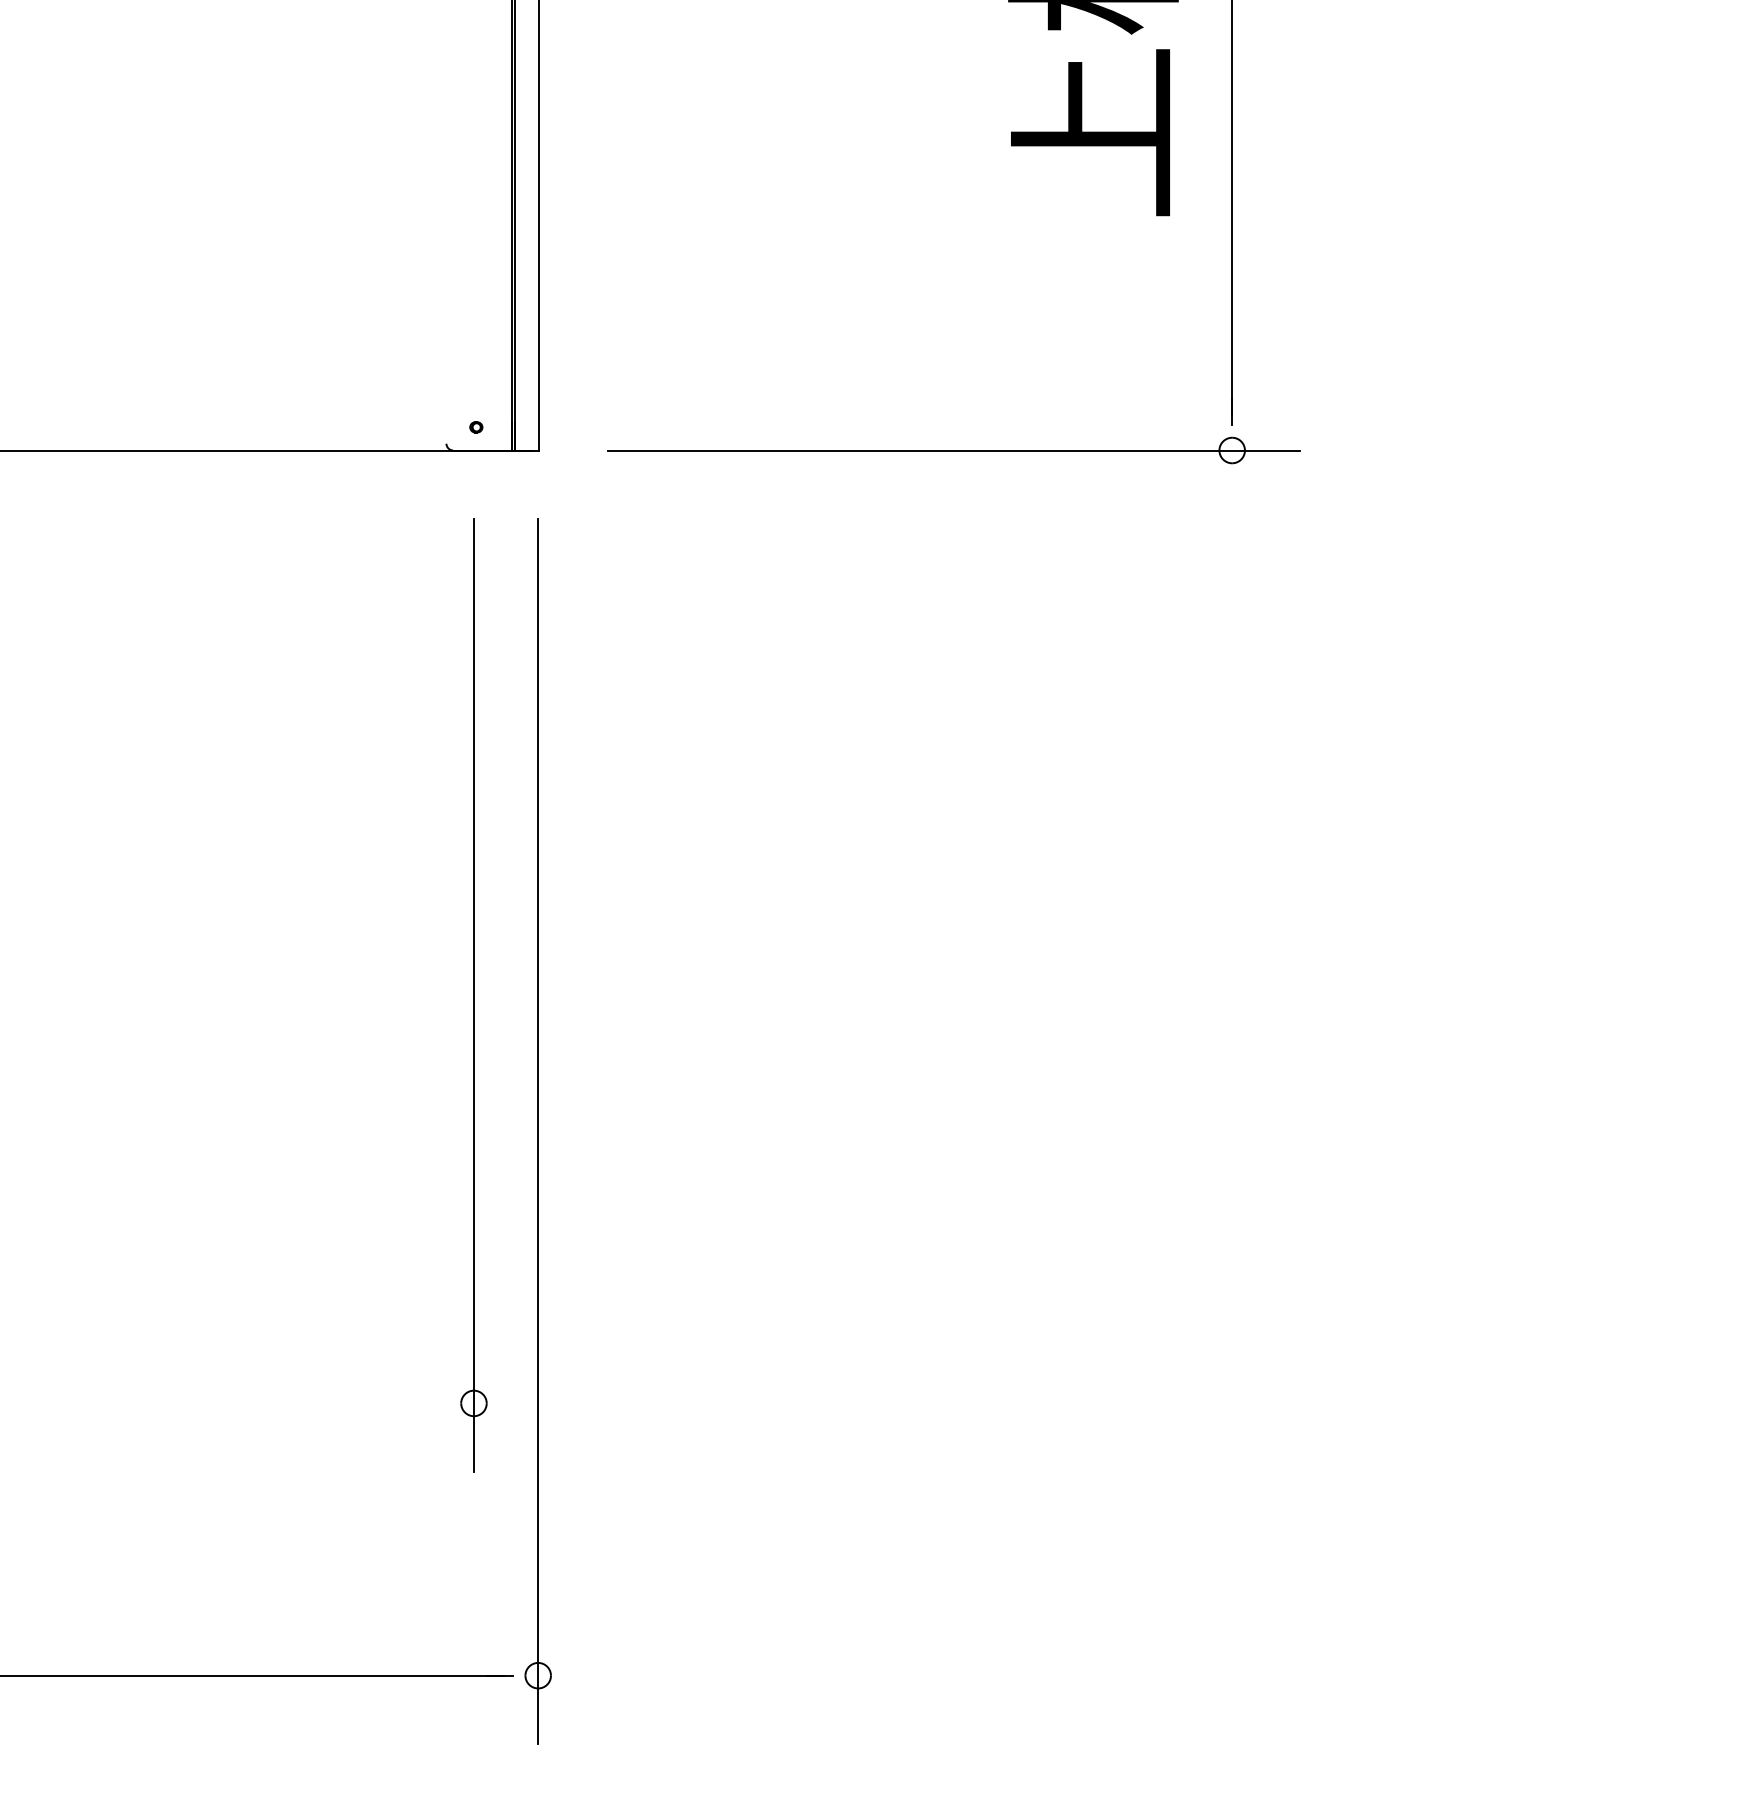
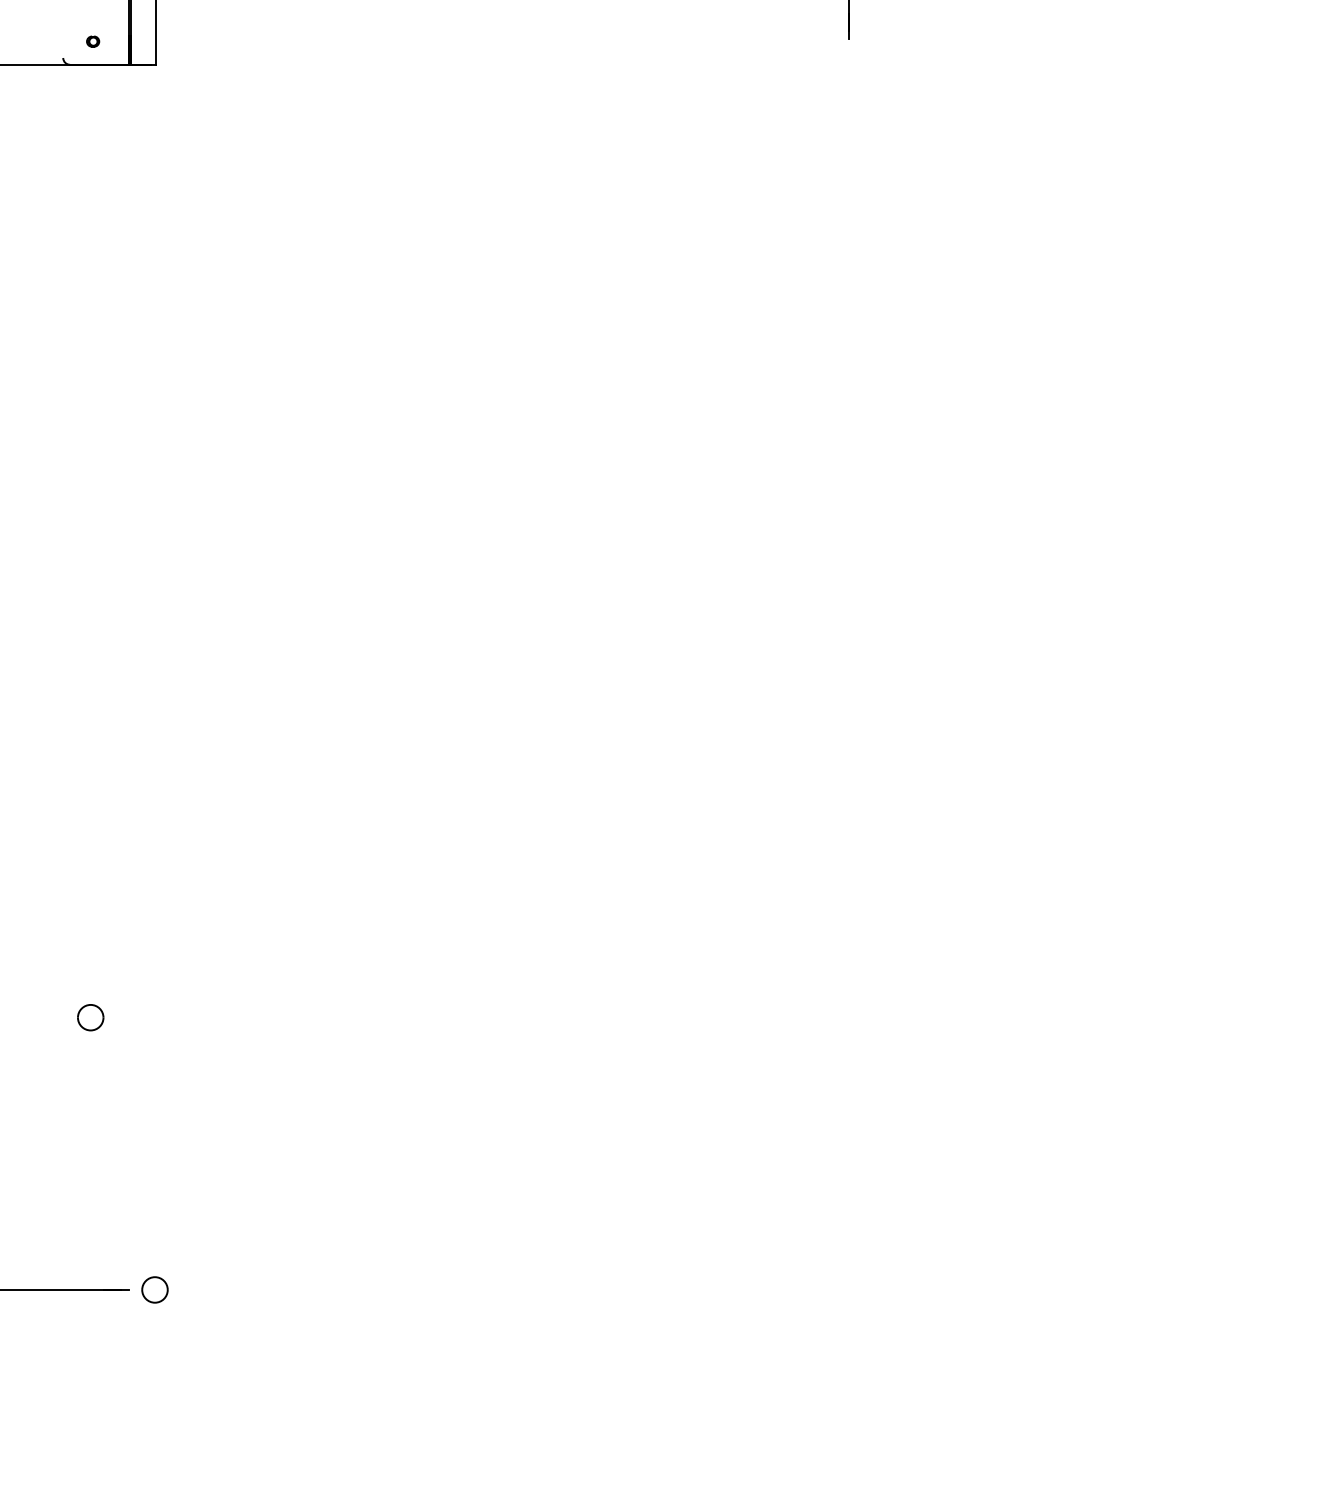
part: (953, 450) -> (570, 64), removed
line: (473, 994) -> (90, 608), removed
line: (538, 1130) -> (155, 744), removed

